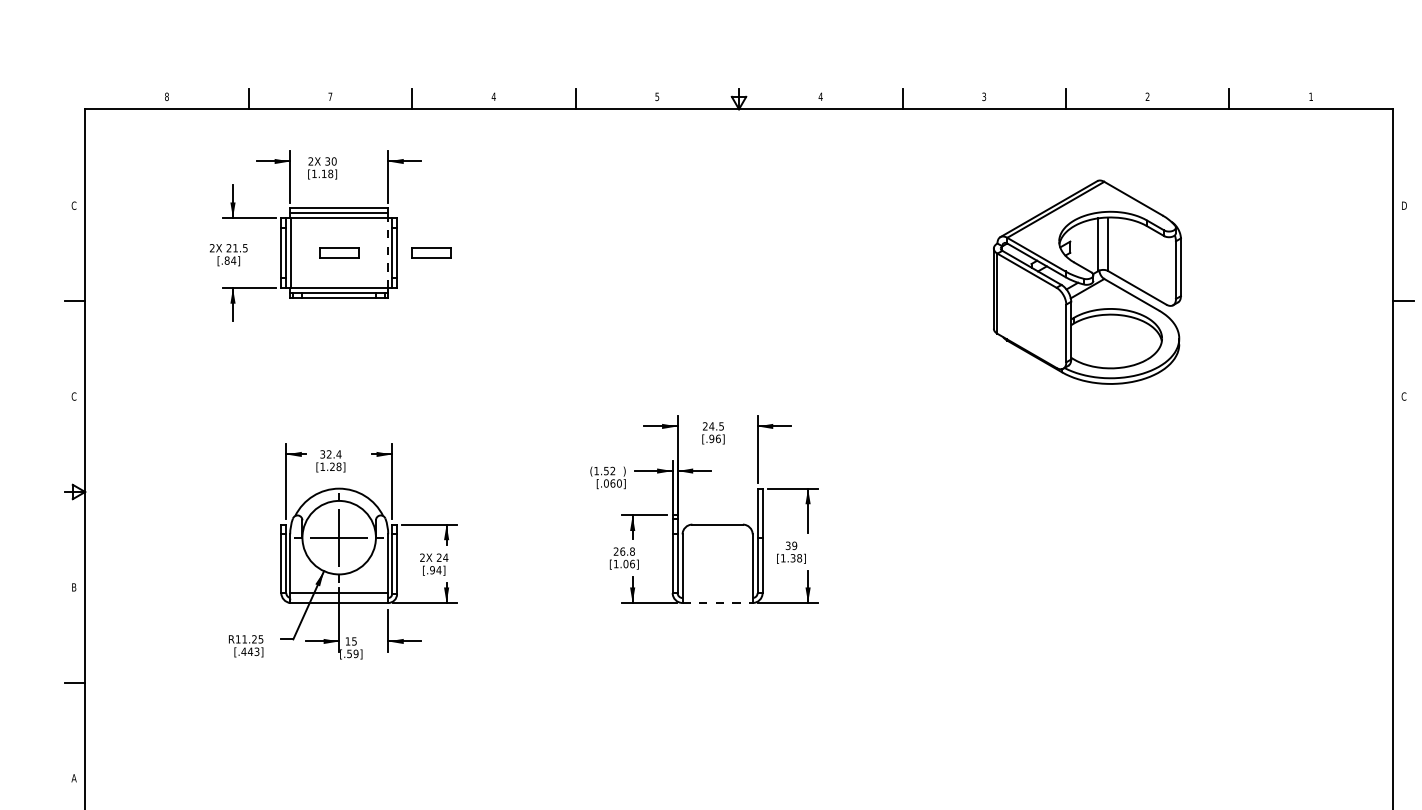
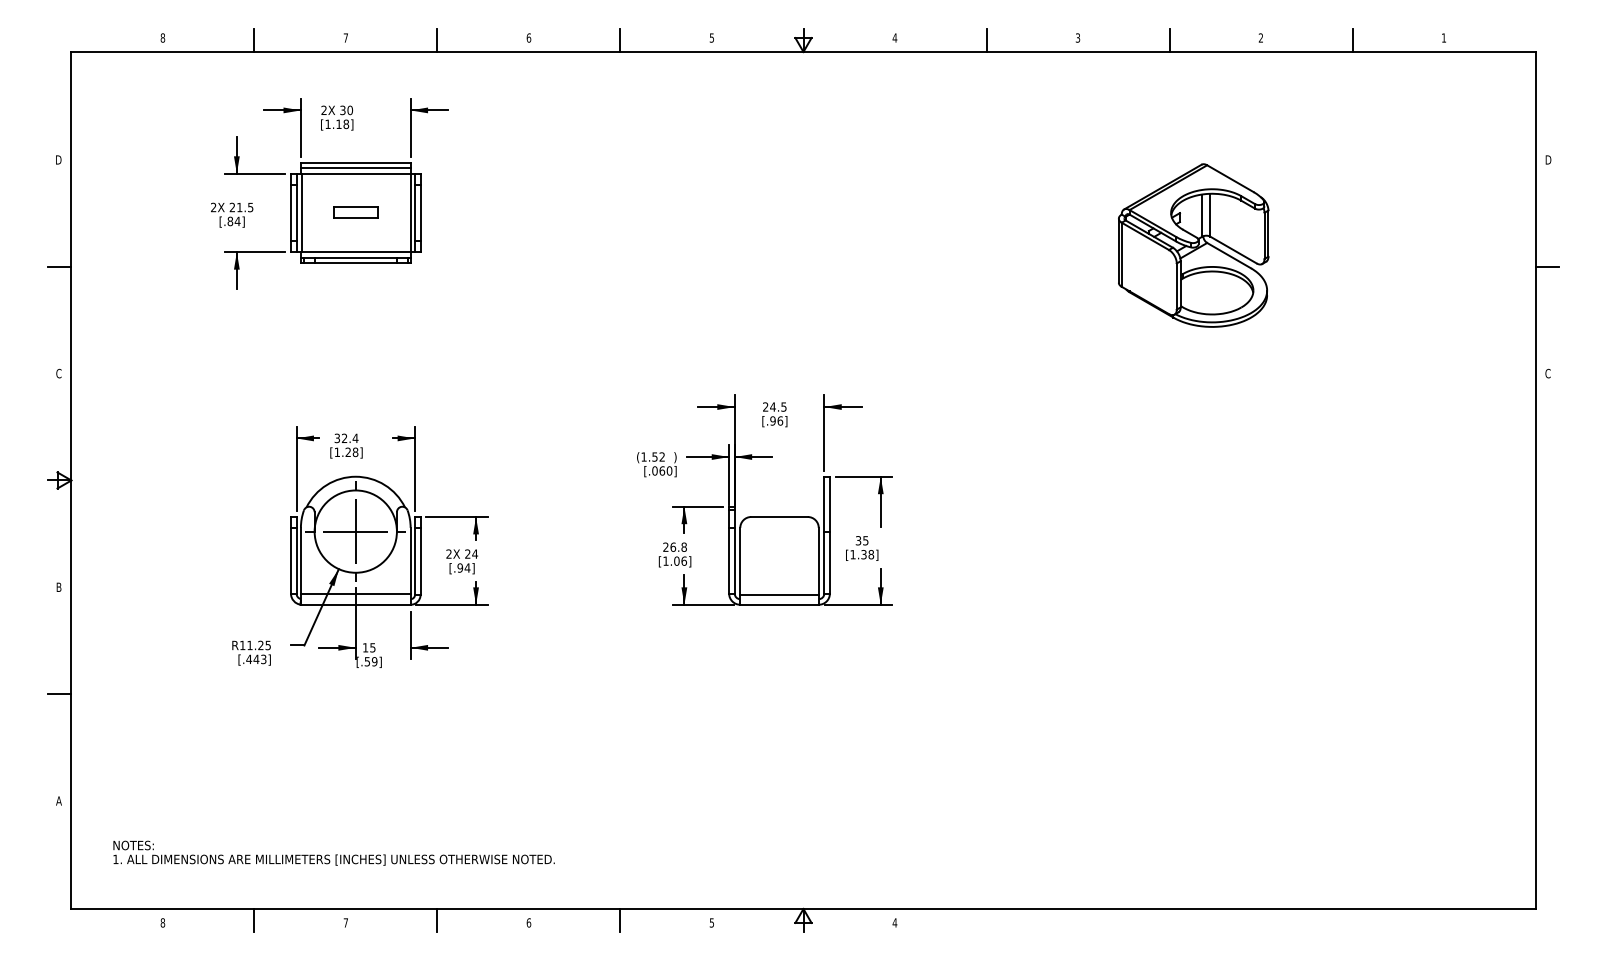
text: (493, 96) -> (528, 37), 4 -> 6
text: (73, 205) -> (58, 159), C -> D
line: (388, 252) -> (410, 212), dashed -> solid
part: (430, 252) -> (458, 212), removed
part: (1087, 282) -> (1193, 245), size x0.71
text: (794, 545) -> (865, 540), 39 -> 35
line: (717, 593) -> (779, 594), added
line: (718, 602) -> (780, 604), dashed -> solid

